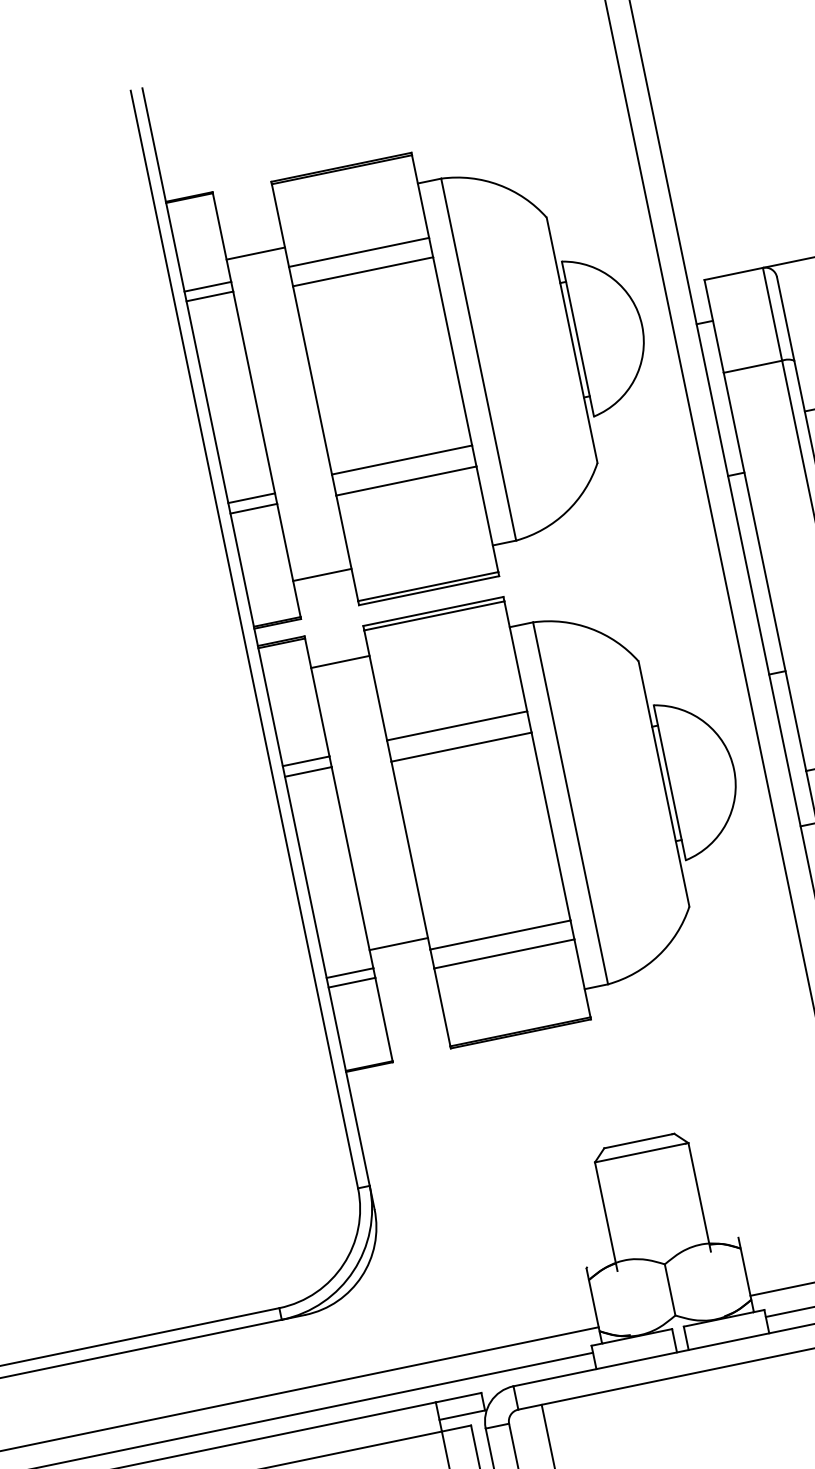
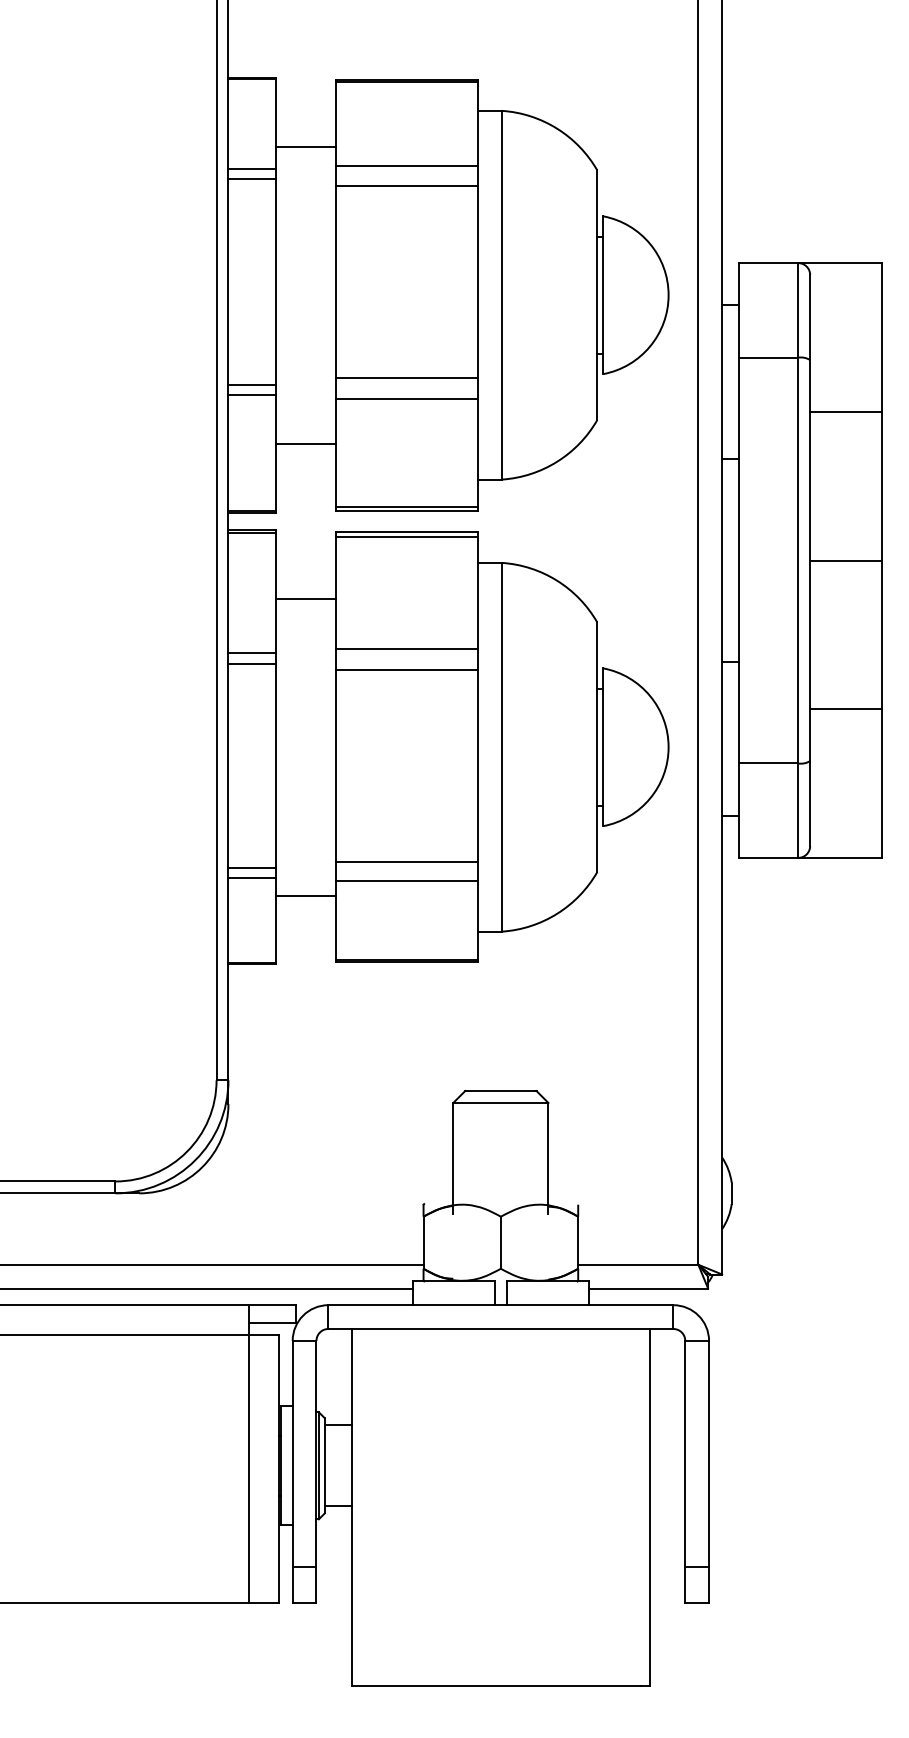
line: (322, 574) -> (305, 443), moved
line: (340, 661) -> (305, 598), moved
line: (398, 943) -> (305, 895), moved

